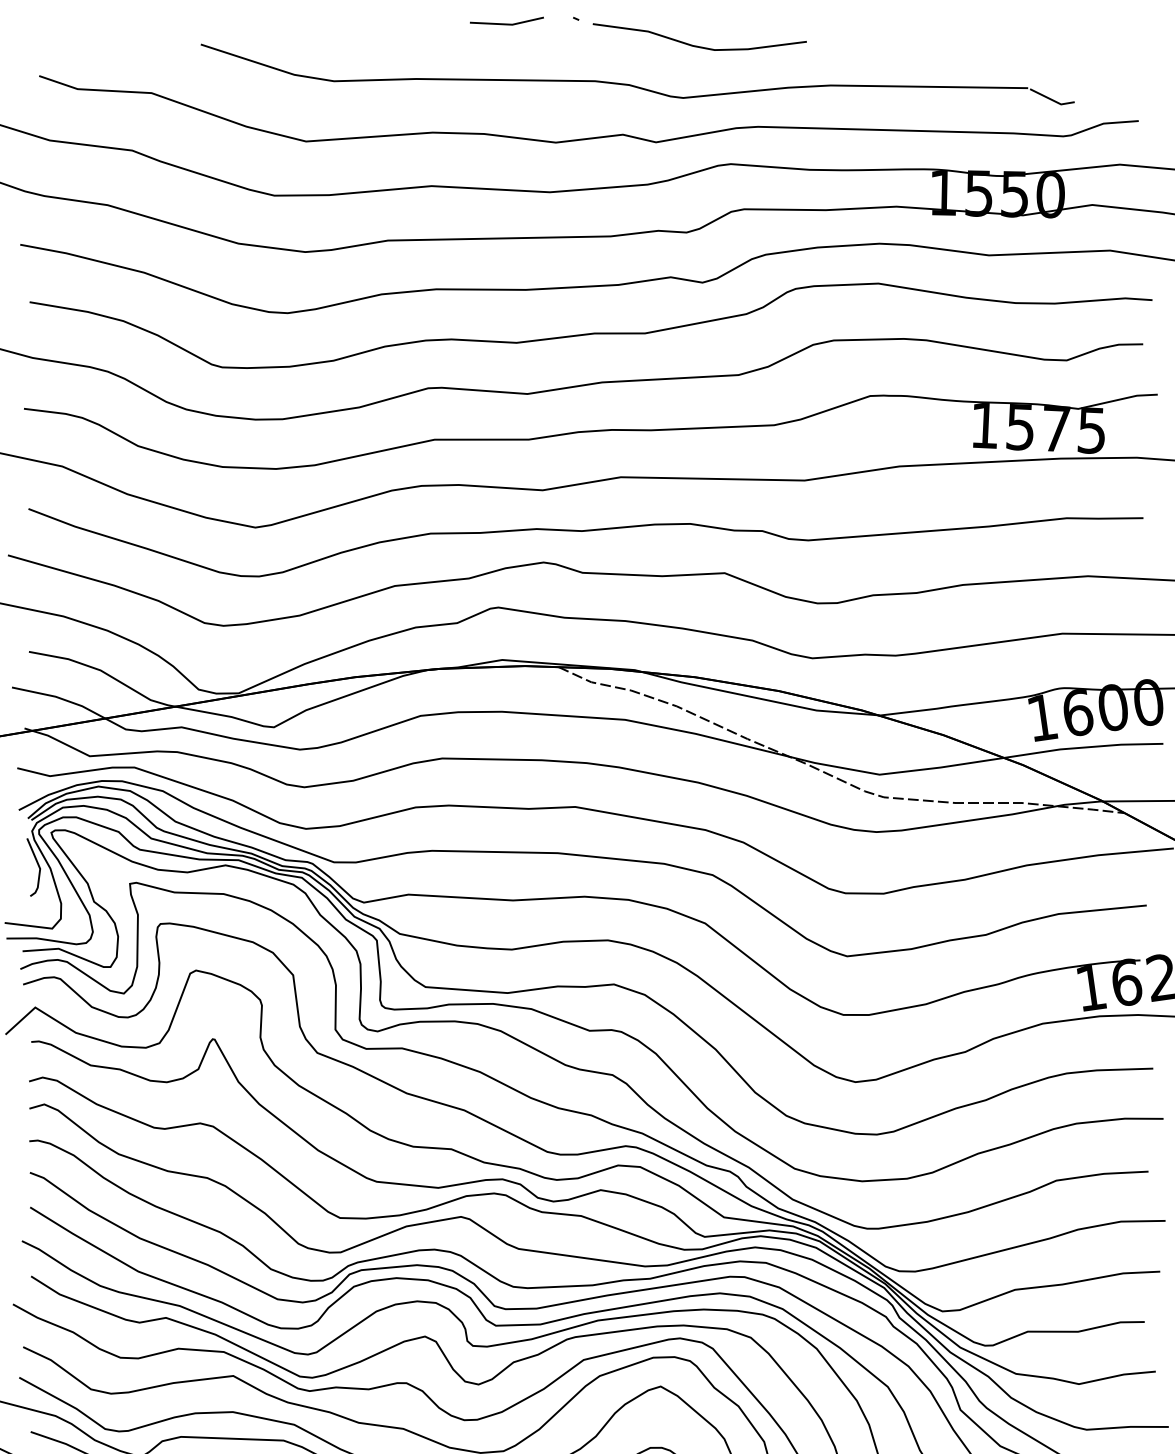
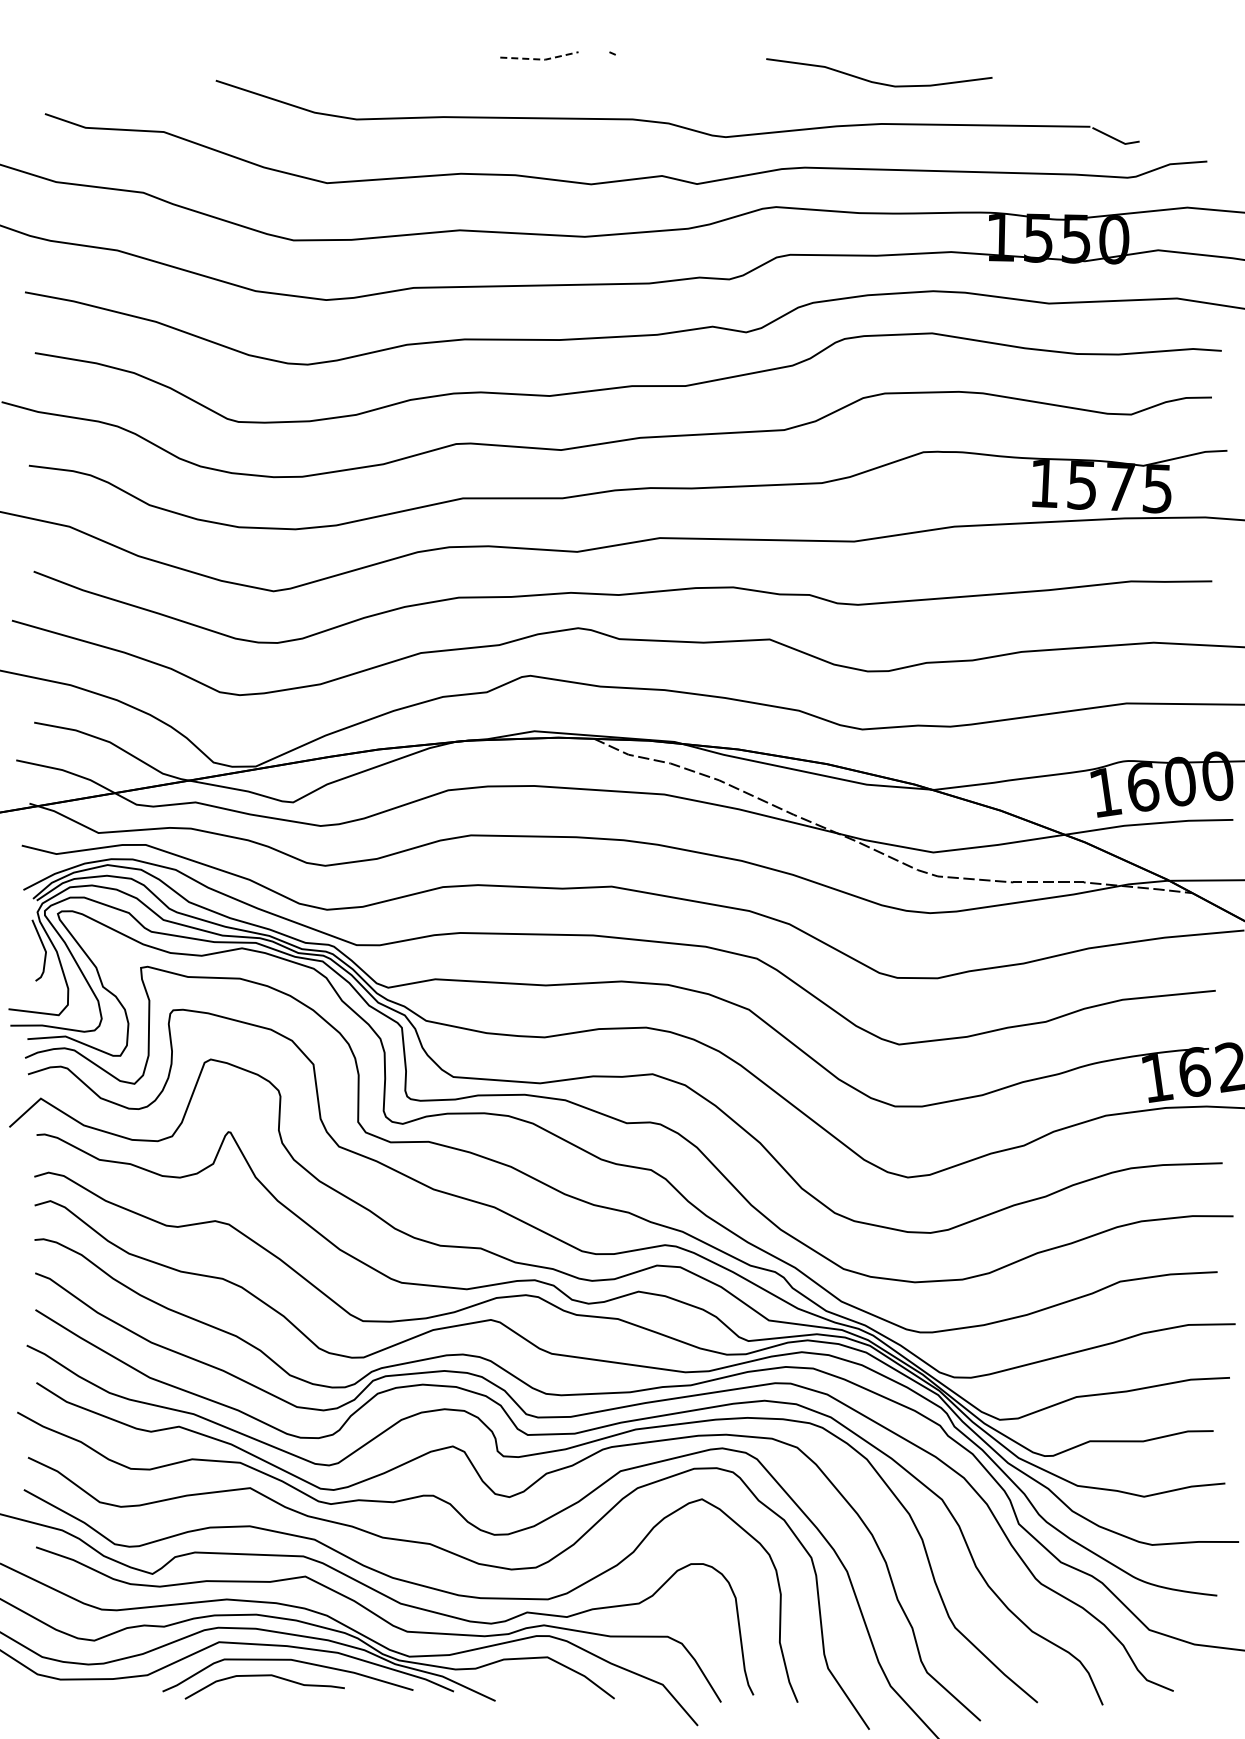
line: (508, 24) -> (541, 59), solid -> dashed
curve: (696, 45) -> (875, 81), moved

